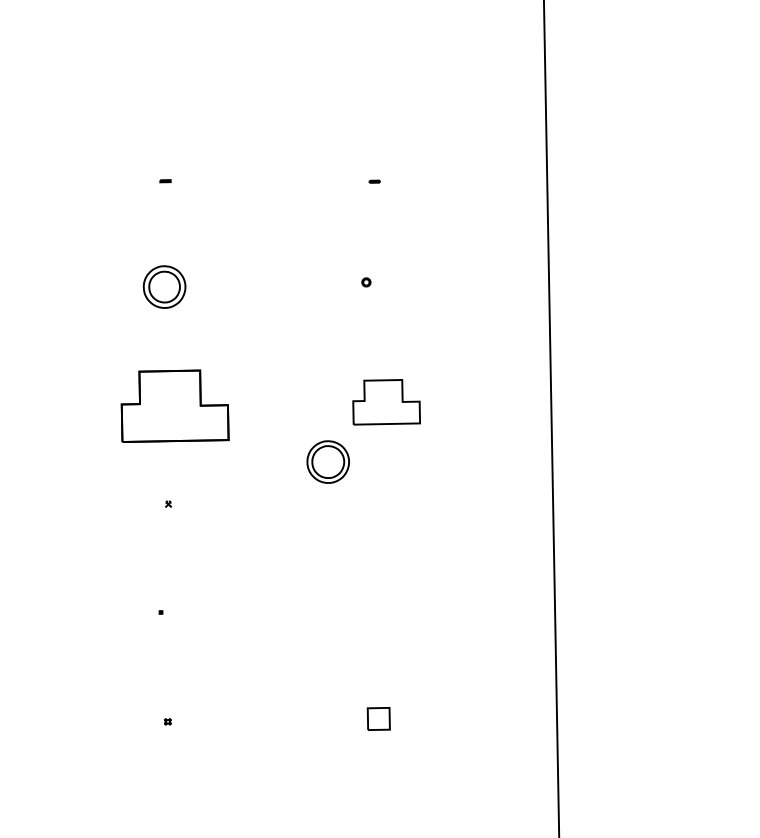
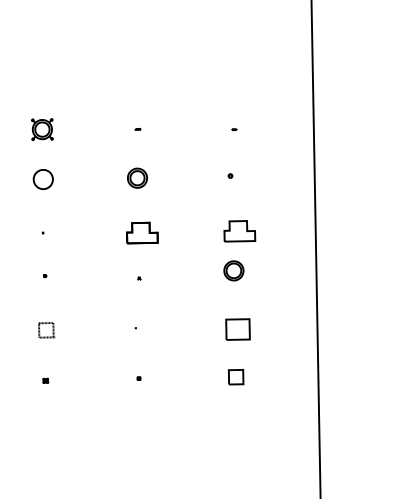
part: (175, 404) -> (142, 232), size x0.62
part: (327, 461) -> (233, 270), moved
part: (381, 615) -> (237, 329), added
part: (379, 719) -> (236, 377), size x1.43

